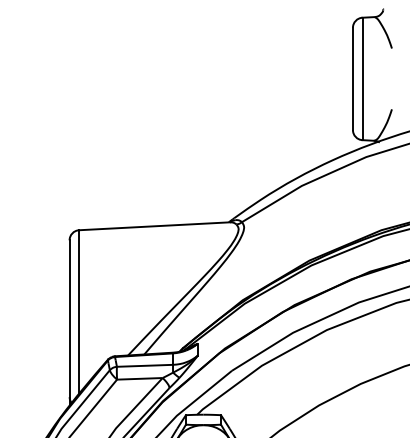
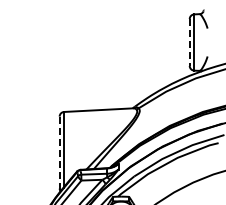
line: (352, 81) -> (189, 43), solid -> dashed
line: (69, 322) -> (59, 154), solid -> dashed

